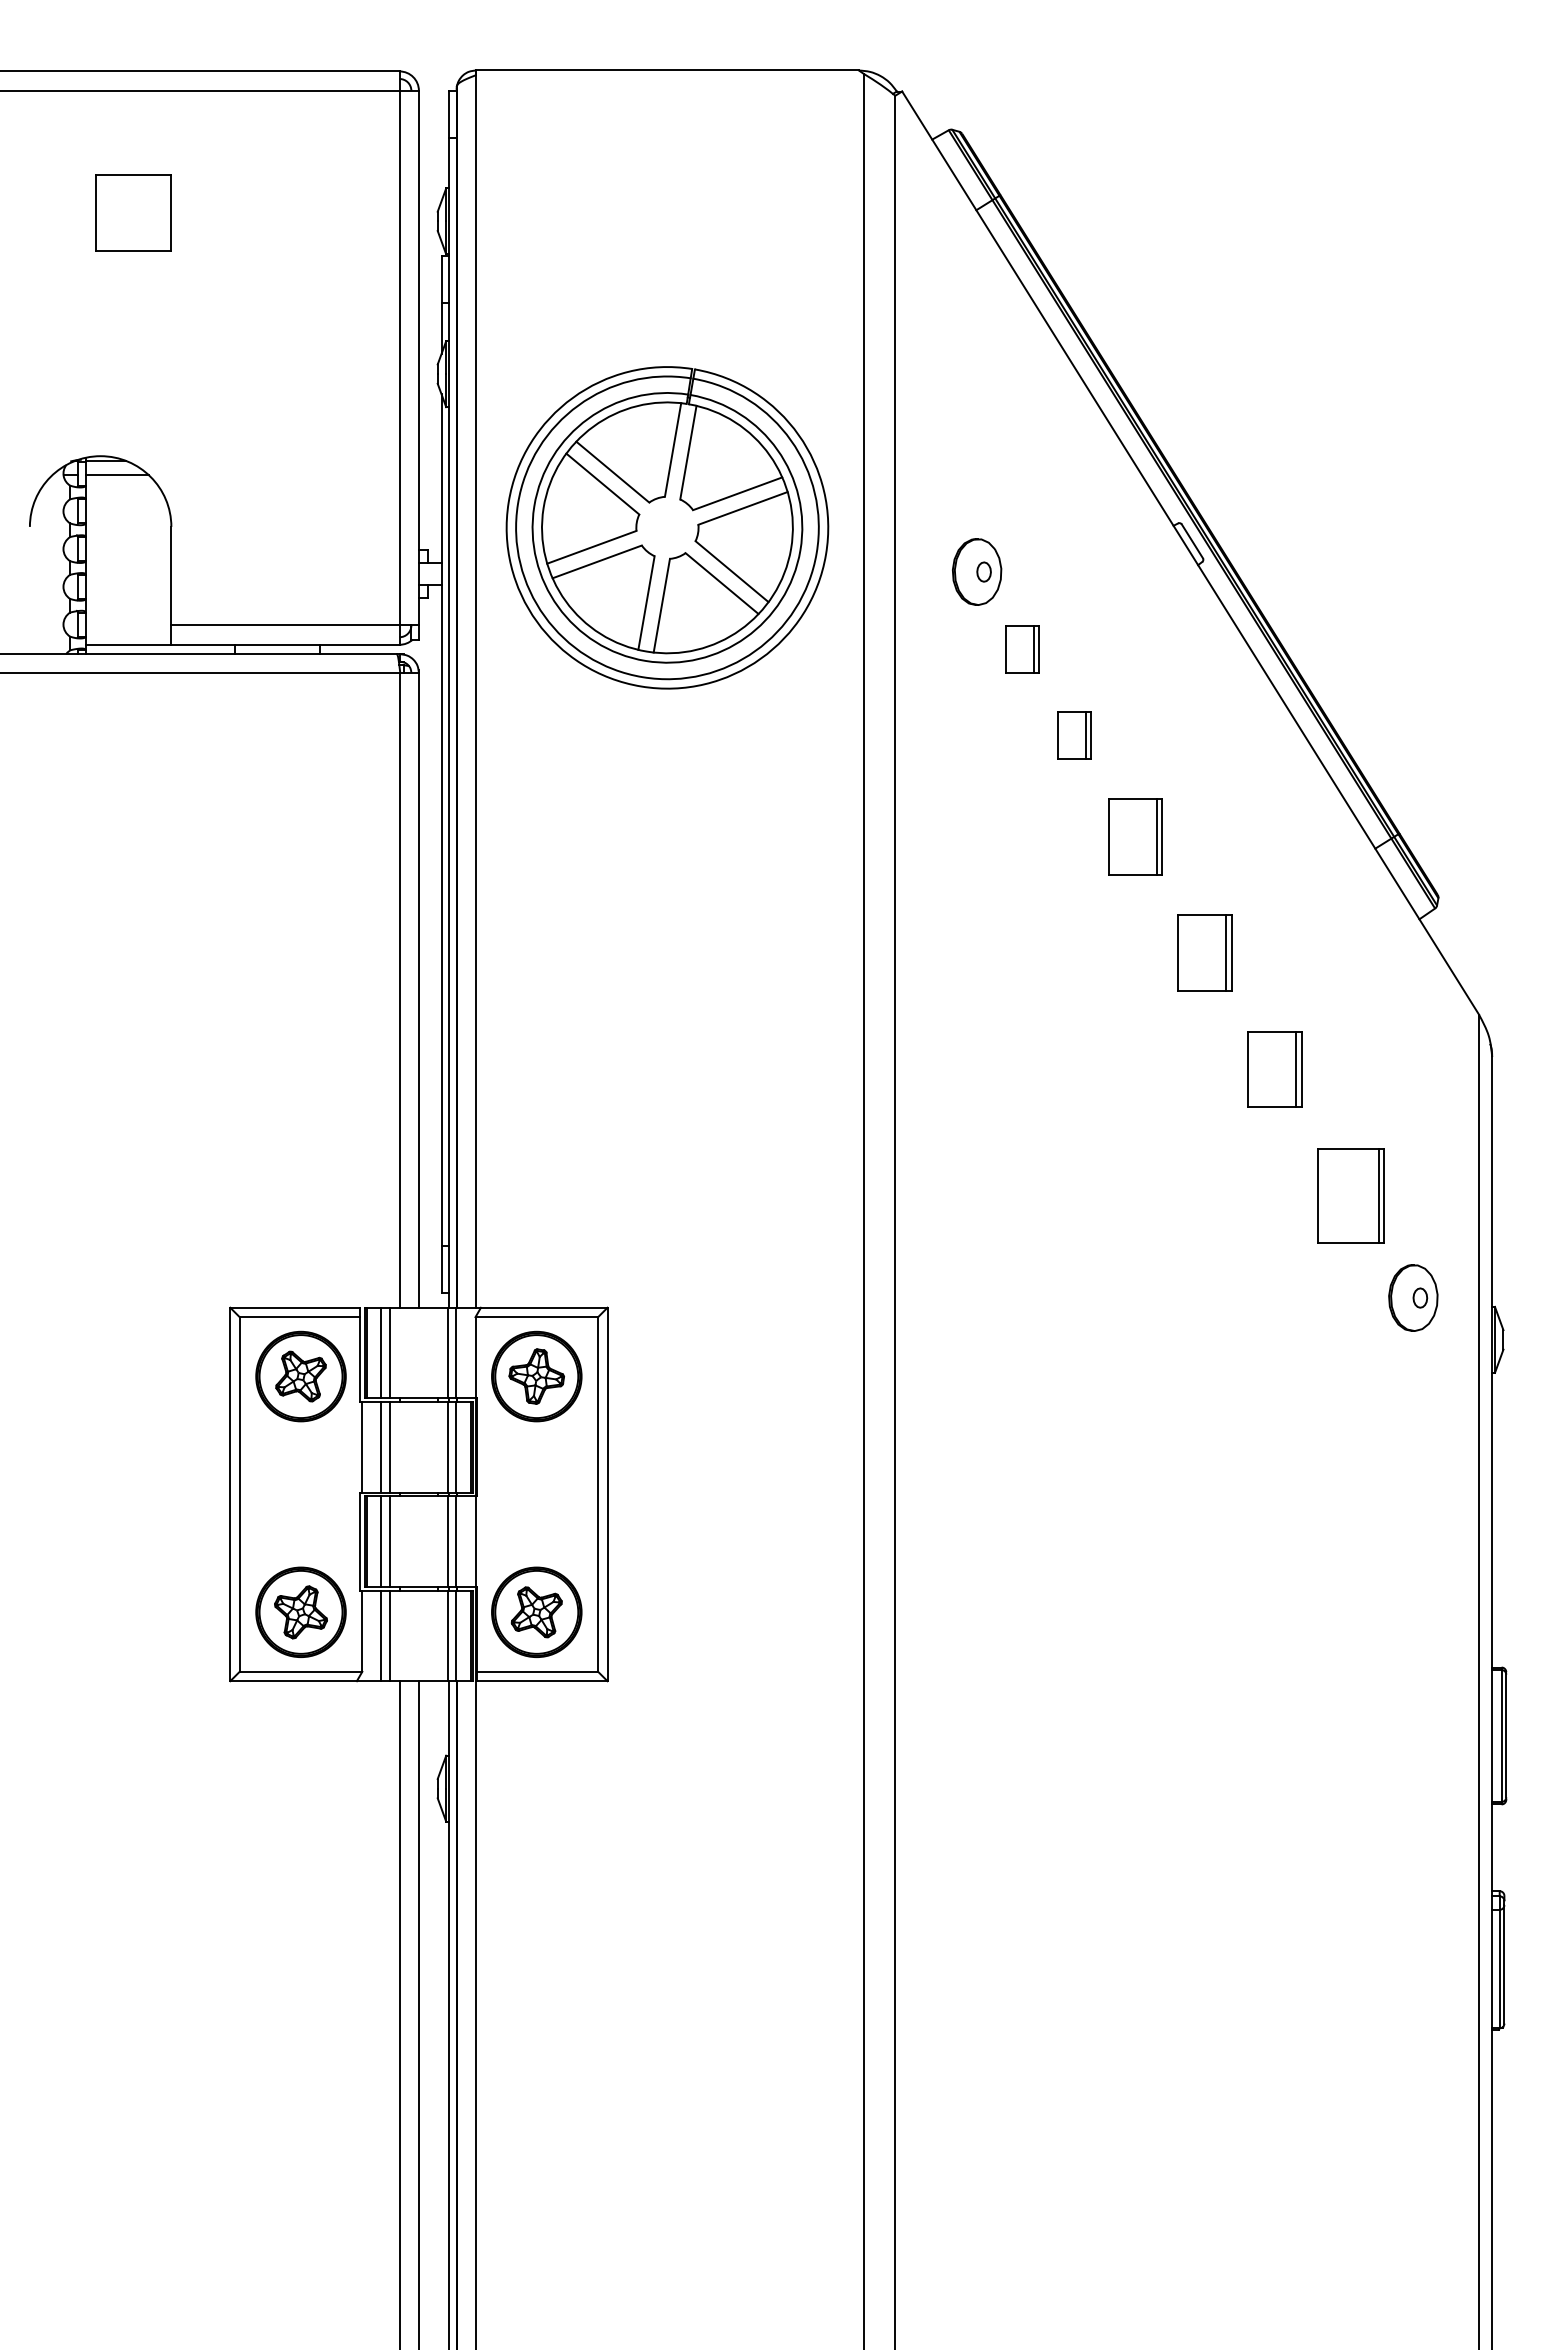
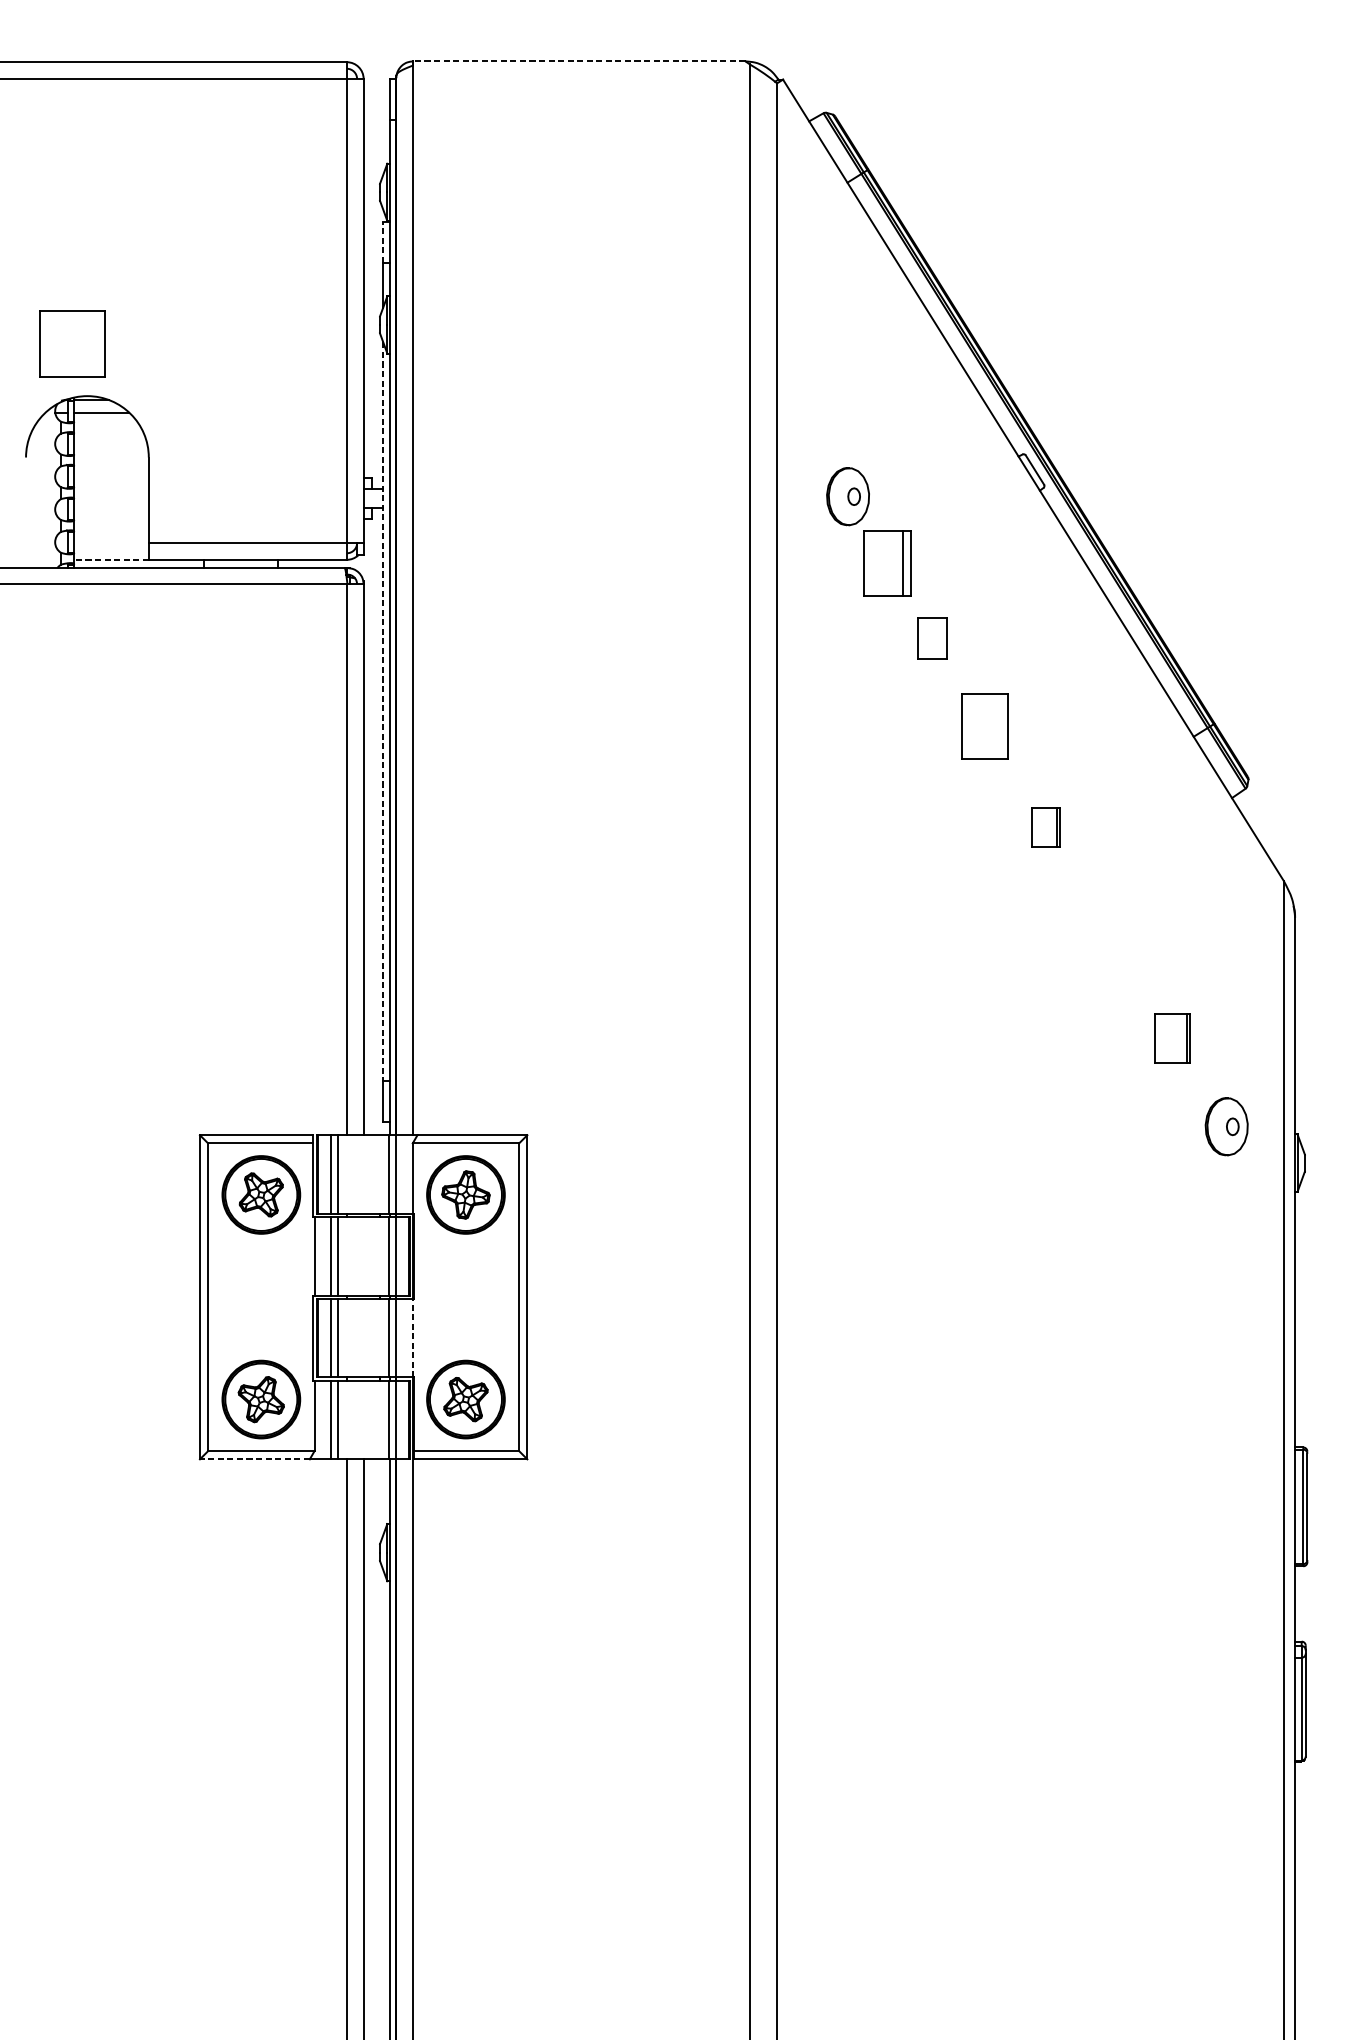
line: (666, 70) -> (578, 61), solid -> dashed
part: (133, 212) -> (72, 343), moved
line: (441, 279) -> (383, 242), solid -> dashed
part: (667, 527) -> (579, 458), removed
line: (128, 644) -> (111, 559), solid -> dashed
part: (1022, 649) -> (887, 563), size x1.6
line: (1085, 735) -> (942, 638), removed
line: (441, 820) -> (383, 712), solid -> dashed
line: (1156, 836) -> (1003, 726), removed
part: (1204, 952) -> (1045, 826), size x0.6
part: (1274, 1069) -> (1106, 928), removed
part: (1350, 1195) -> (1172, 1037), size x0.6
line: (475, 1541) -> (412, 1338), solid -> dashed
line: (293, 1681) -> (254, 1459), solid -> dashed

